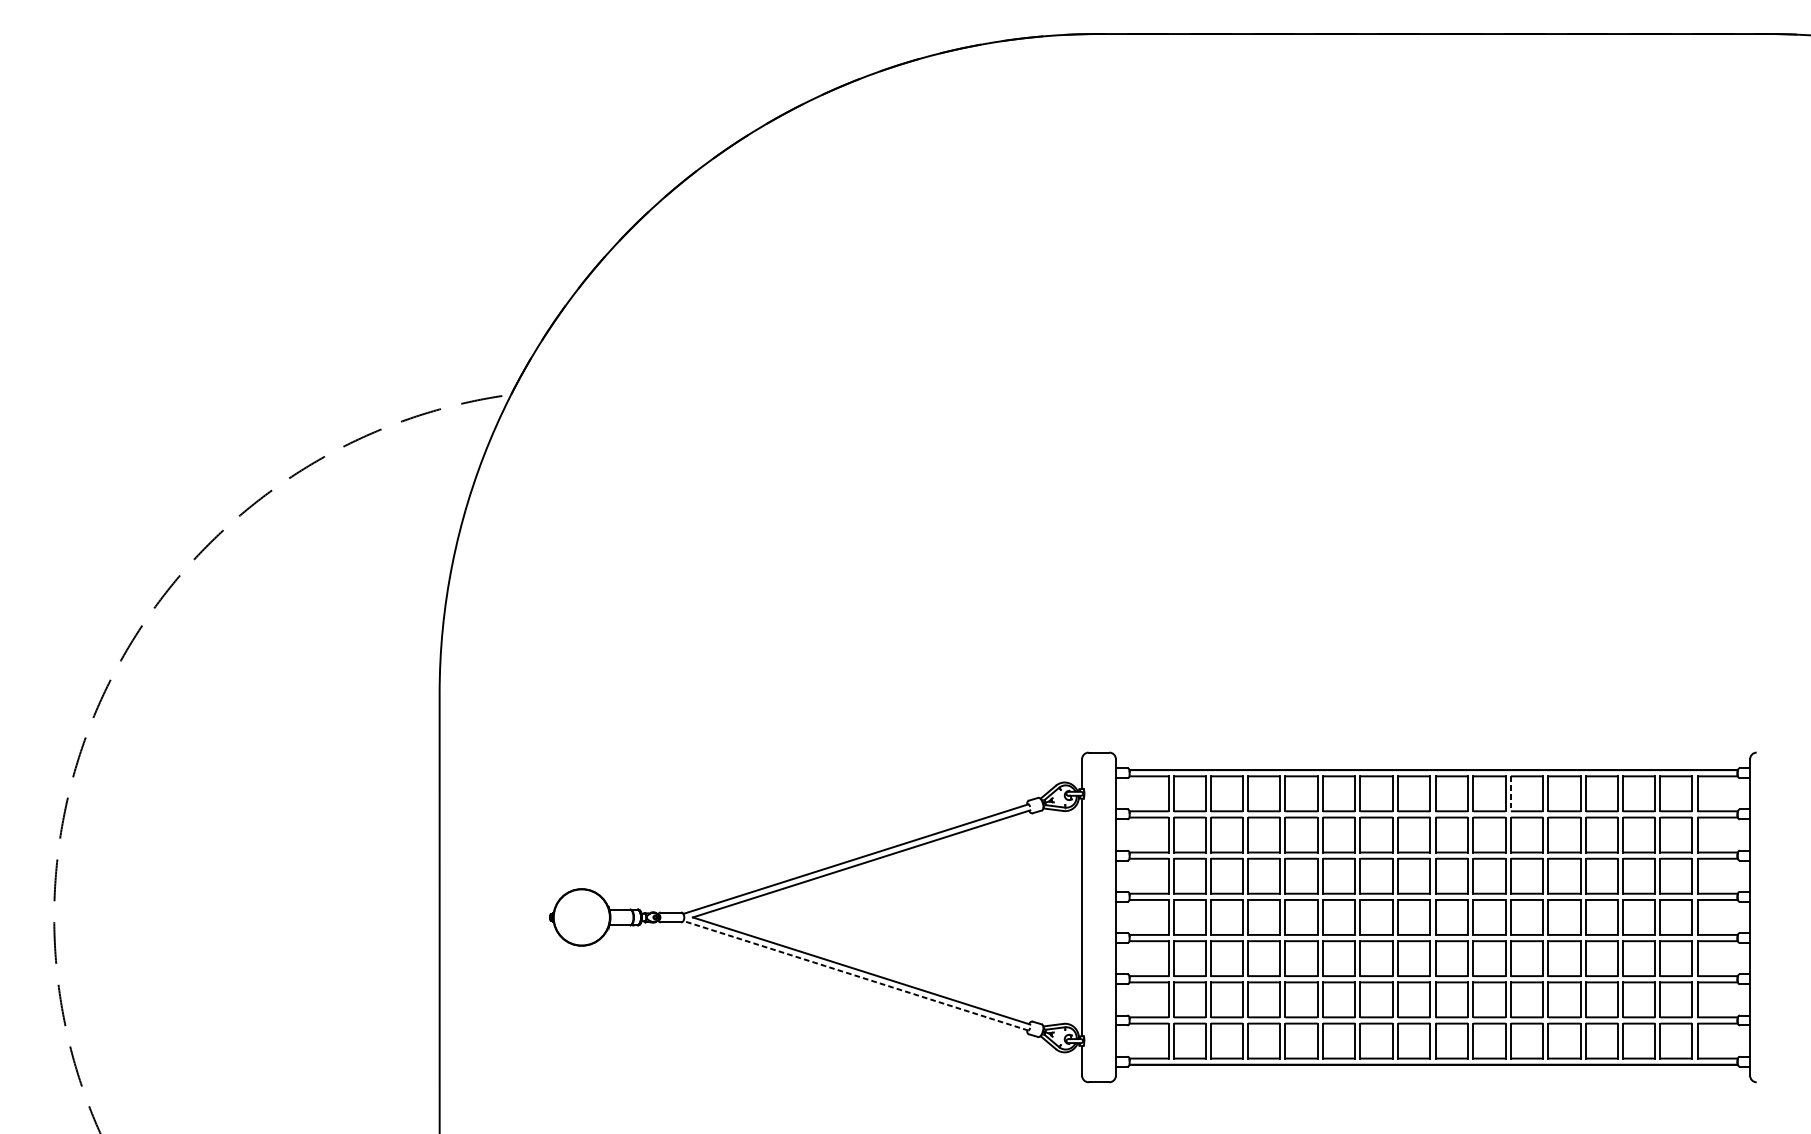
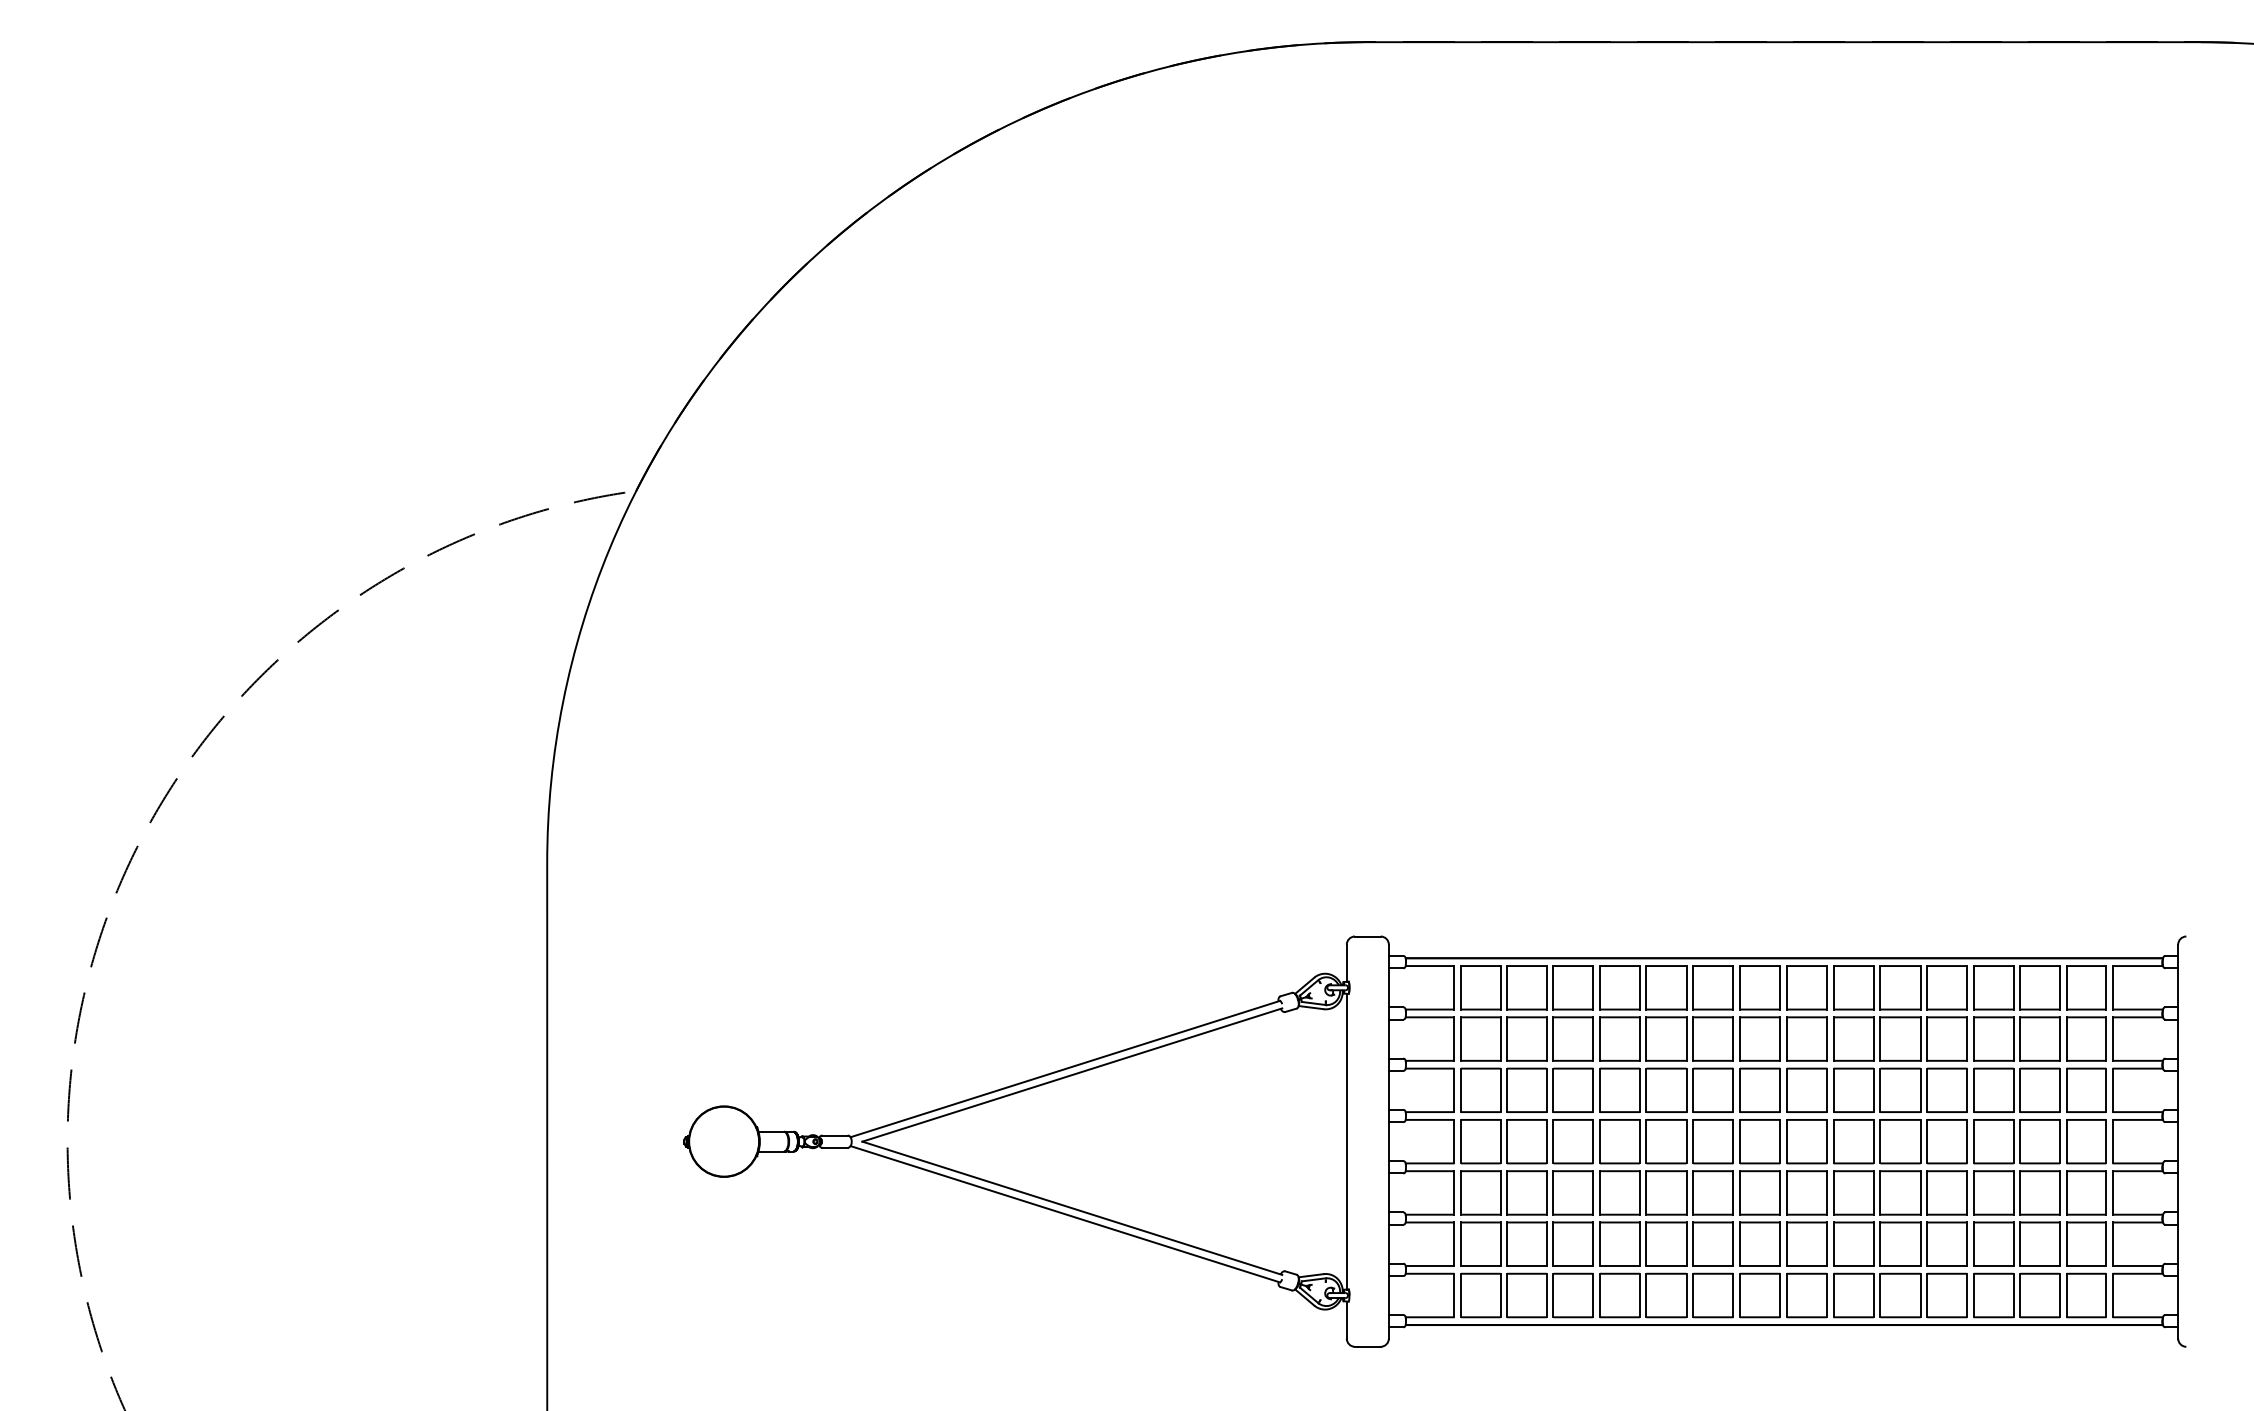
line: (1510, 793) -> (1880, 987), dashed -> solid
line: (855, 975) -> (1064, 1214), dashed -> solid

